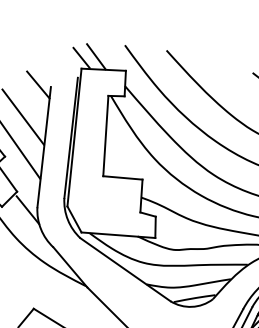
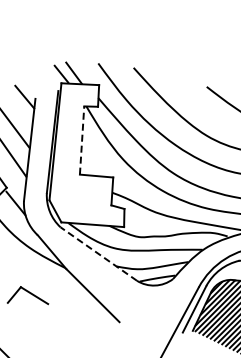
line: (106, 136) -> (82, 140), solid -> dashed
line: (125, 270) -> (98, 254), solid -> dashed

